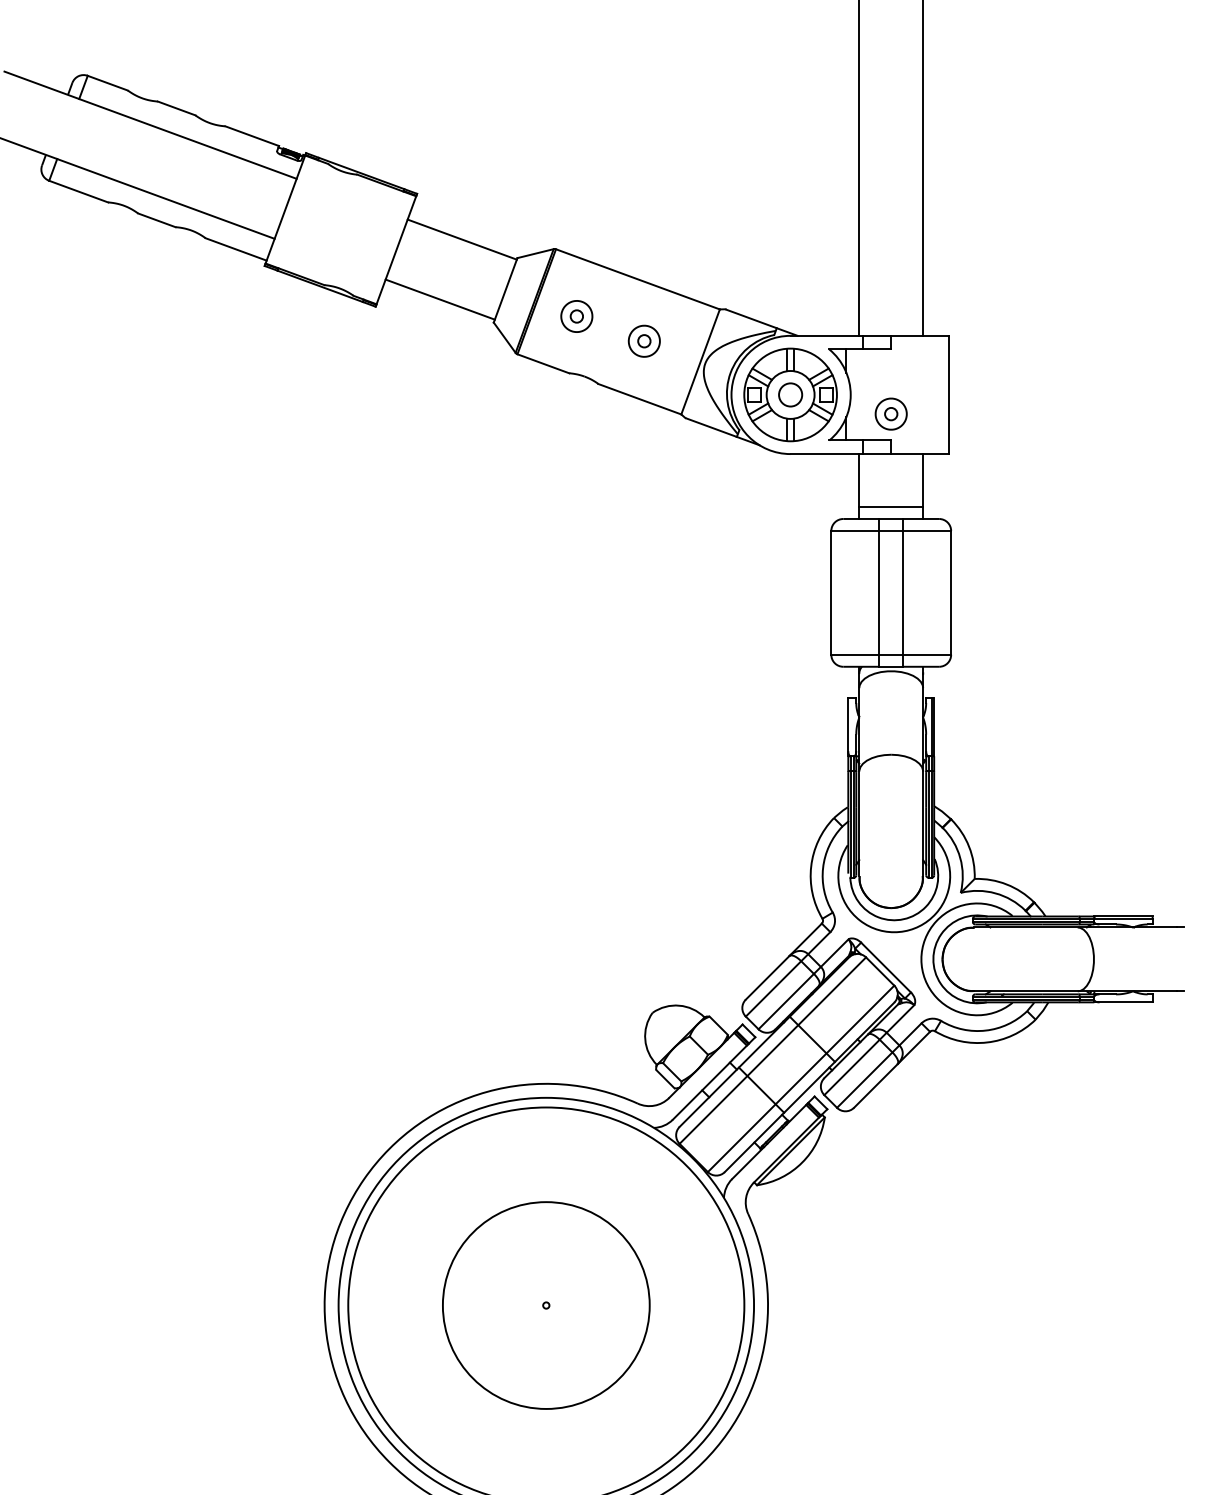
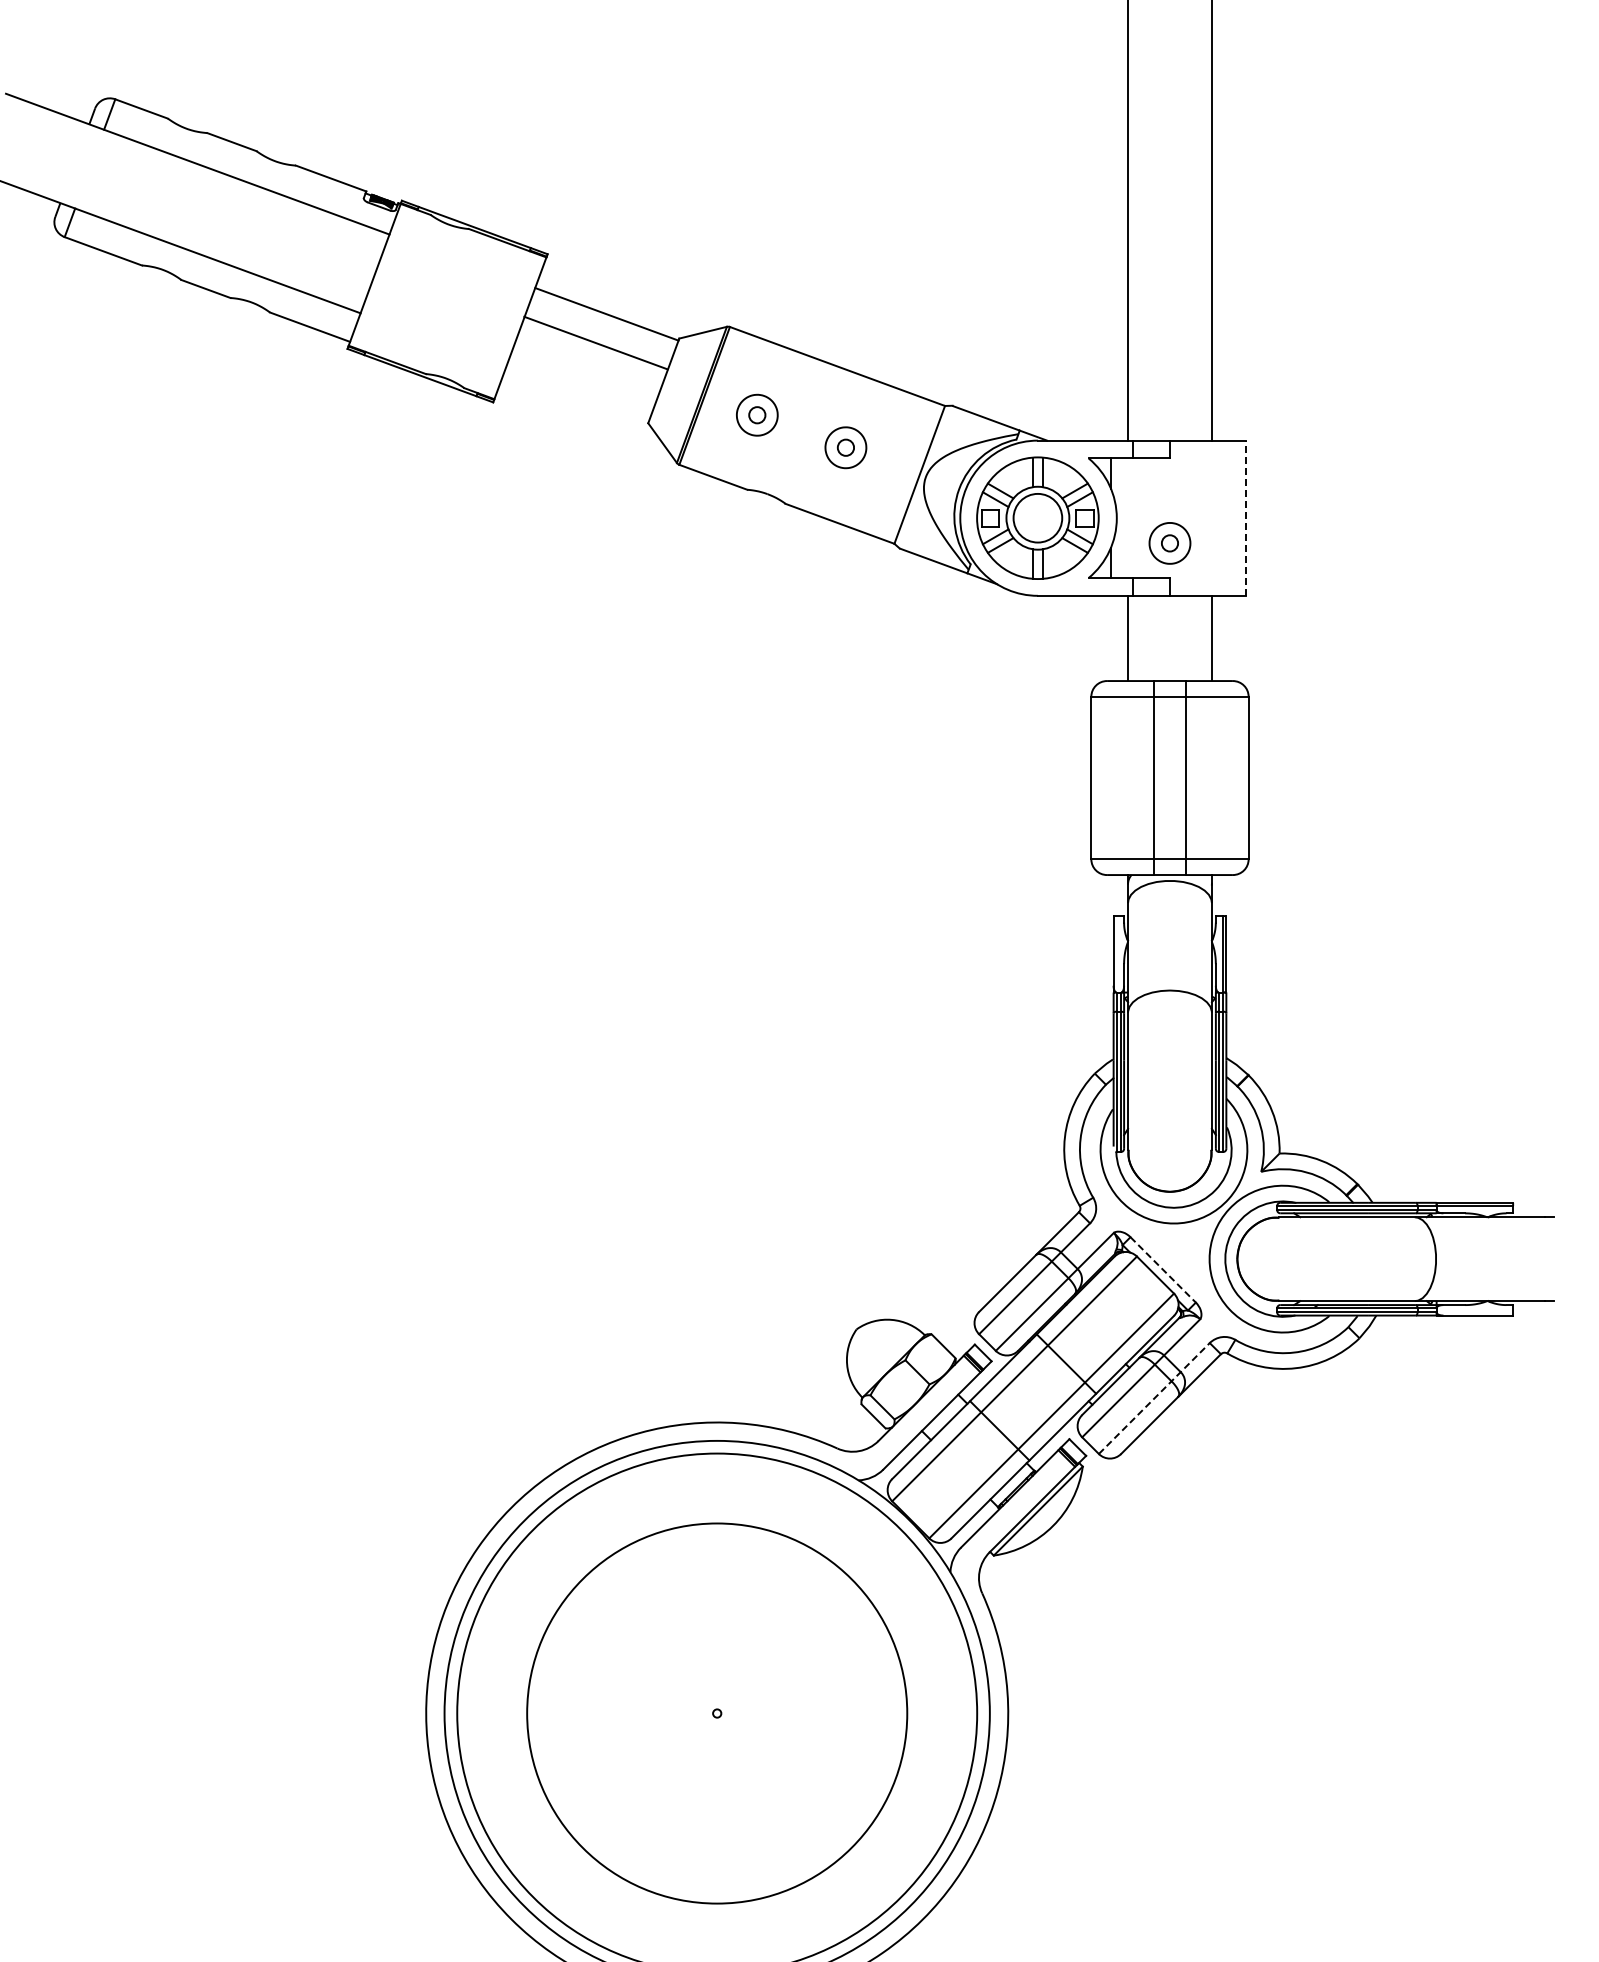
line: (439, 299) -> (595, 342), moved
circle: (790, 395) -> (1037, 518), size x1.6
line: (948, 395) -> (1245, 518), solid -> dashed
line: (890, 507) -> (1169, 665), removed
line: (886, 968) -> (1163, 1270), solid -> dashed
line: (879, 1065) -> (1154, 1398), solid -> dashed
circle: (545, 1305) -> (716, 1713), size x1.4

